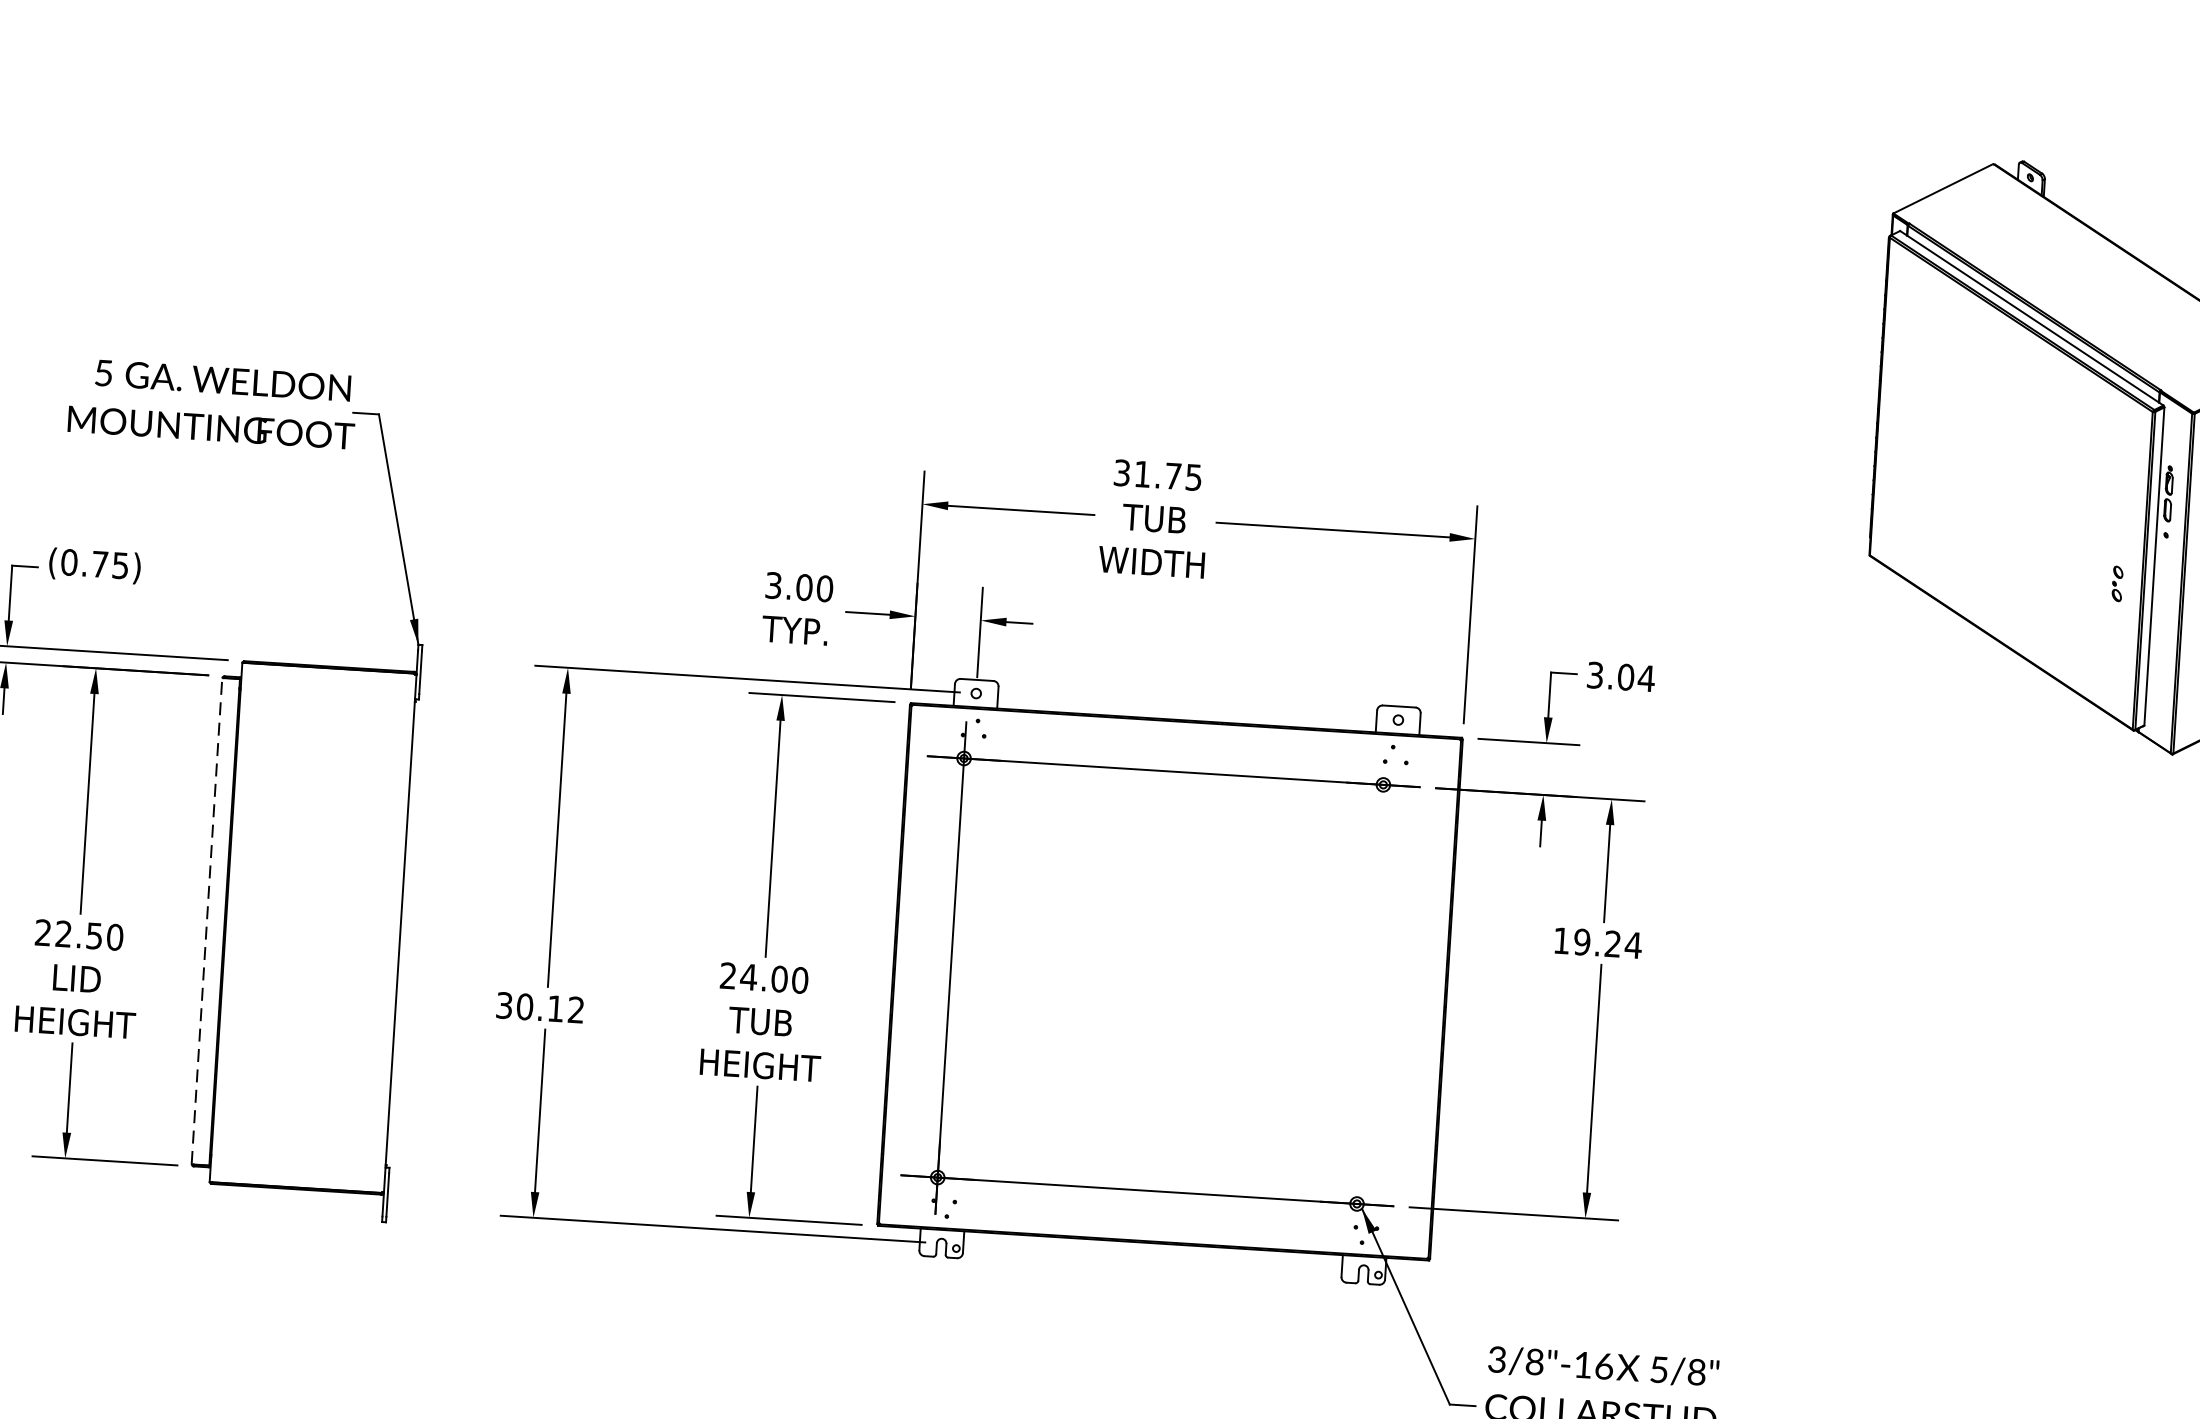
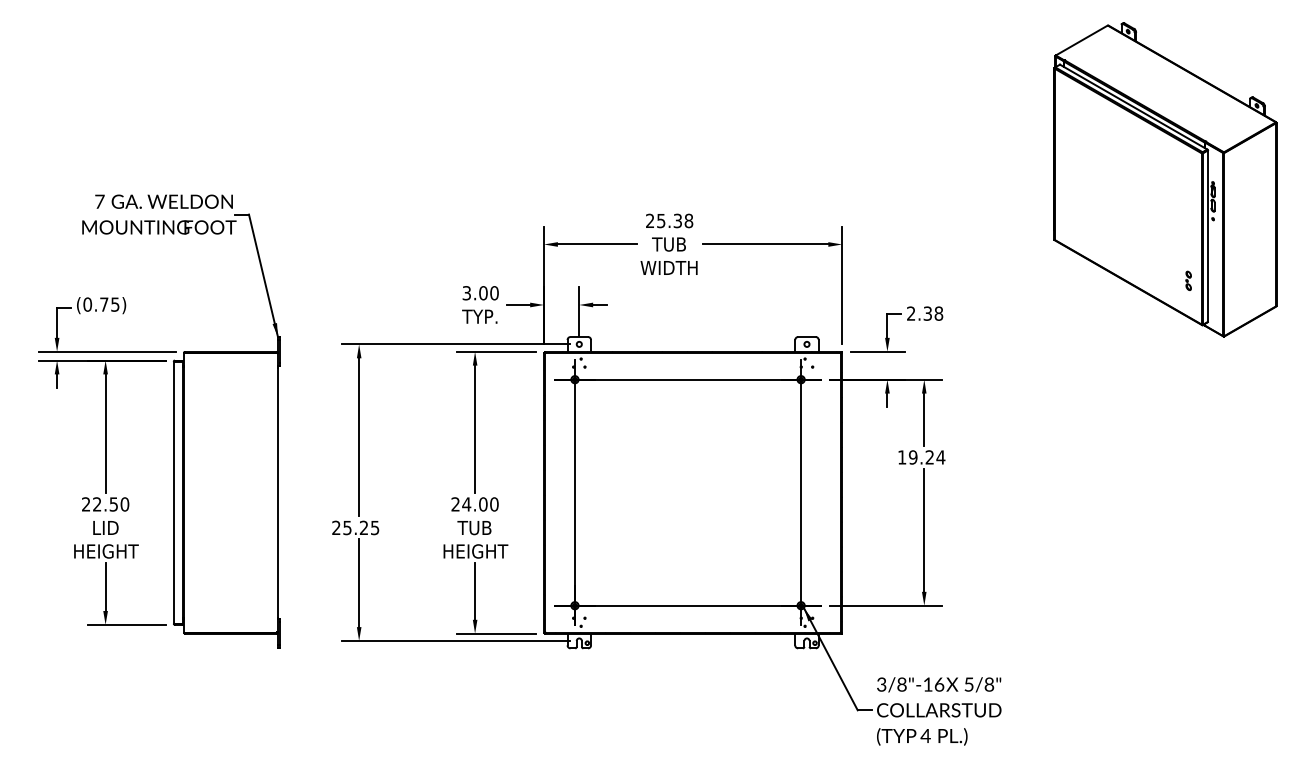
text: (103, 372) -> (99, 201), 5 -> 7
text: (1157, 474) -> (669, 220), 31.75 -> 25.38
part: (2117, 583) -> (1188, 280), moved
text: (1621, 676) -> (925, 313), 3.04 -> 2.38
line: (206, 920) -> (173, 492), dashed -> solid
line: (1370, 994) -> (801, 492), added
text: (539, 1006) -> (355, 527), 30.12 -> 25.25

